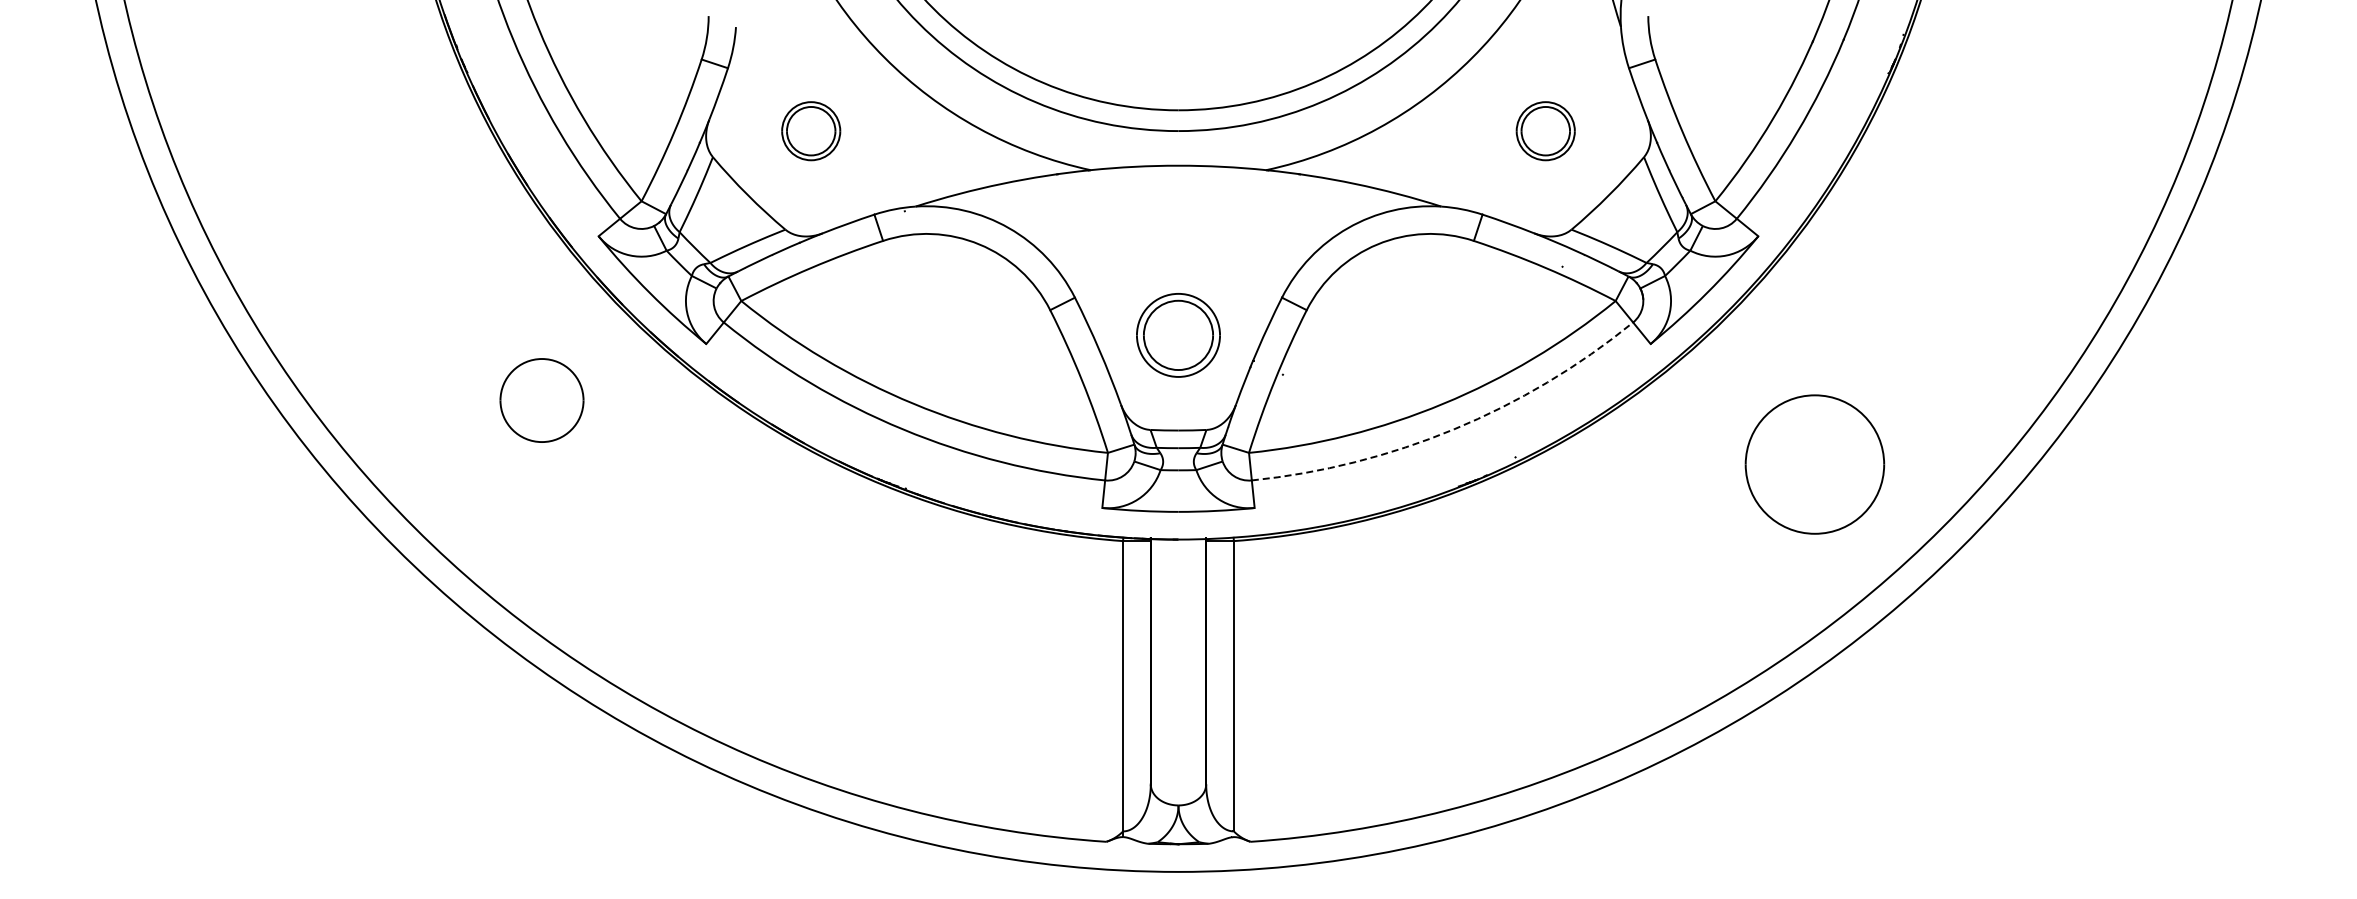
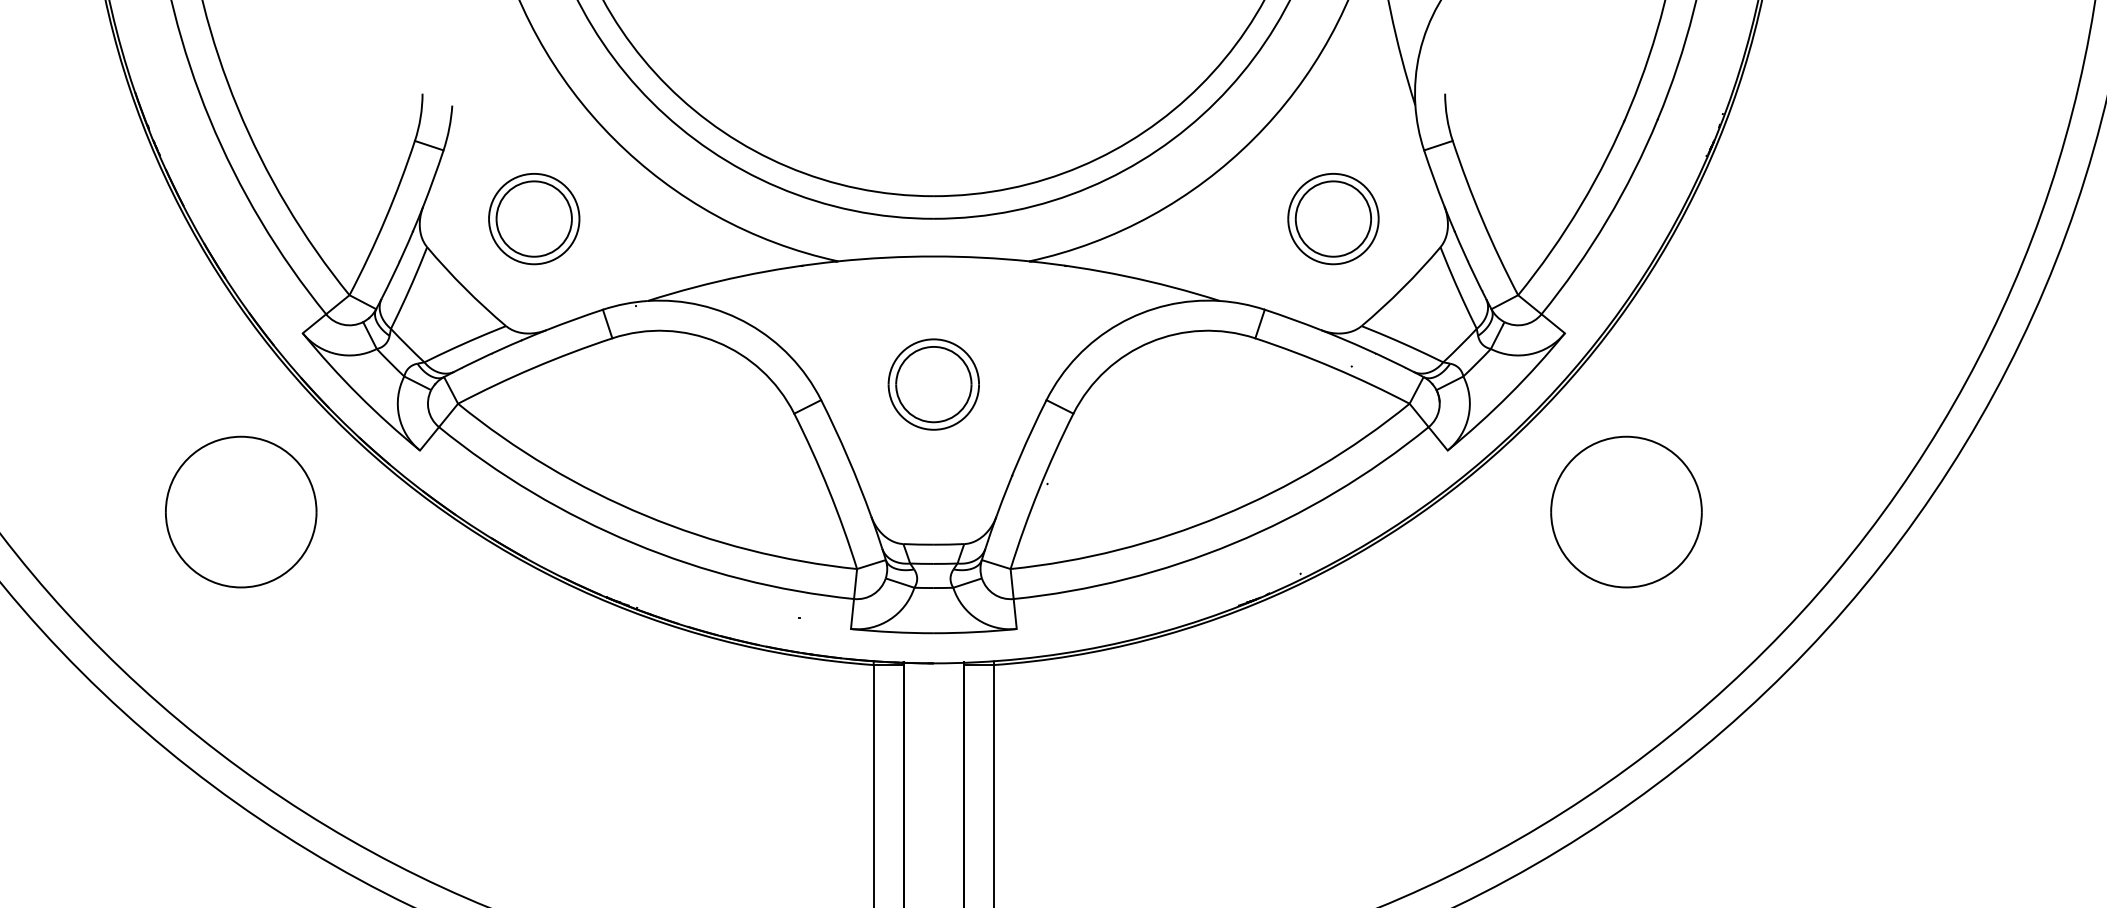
part: (810, 130) -> (533, 218), size x1.43
part: (1545, 130) -> (1333, 218), size x1.43
part: (1178, 335) -> (933, 384), moved
part: (541, 400) -> (240, 512), size x1.67
arc: (1454, 429) -> (1234, 543), dashed -> solid
part: (1814, 464) -> (1626, 512), moved

